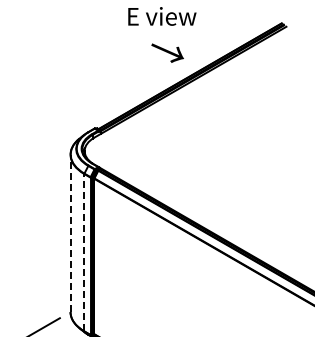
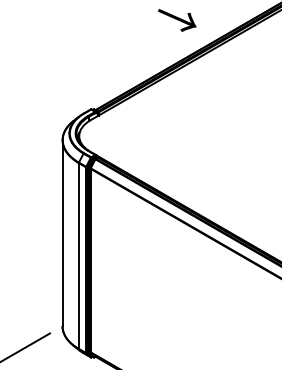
line: (70, 233) -> (62, 233), dashed -> solid
line: (84, 252) -> (79, 255), dashed -> solid

